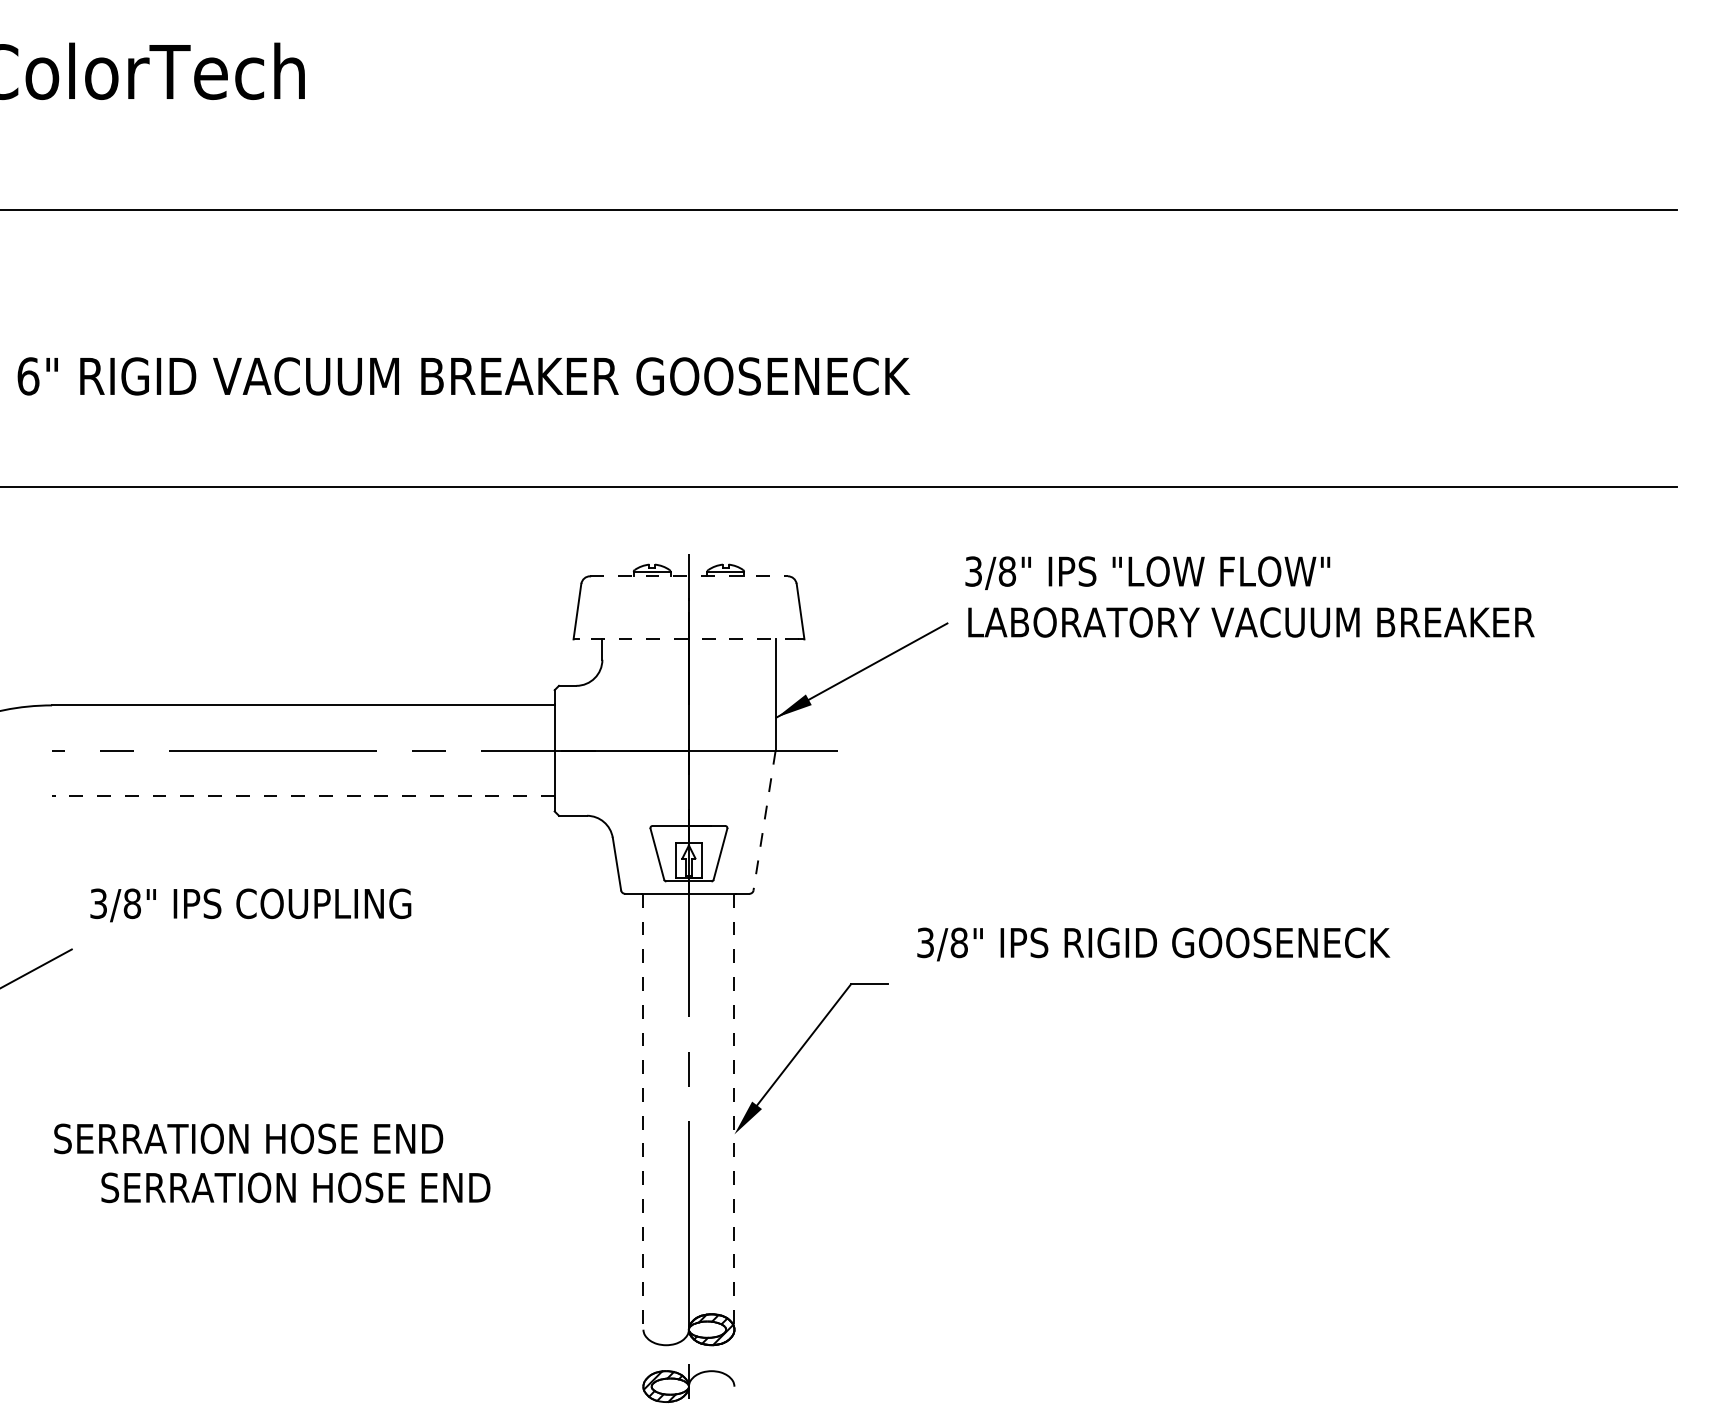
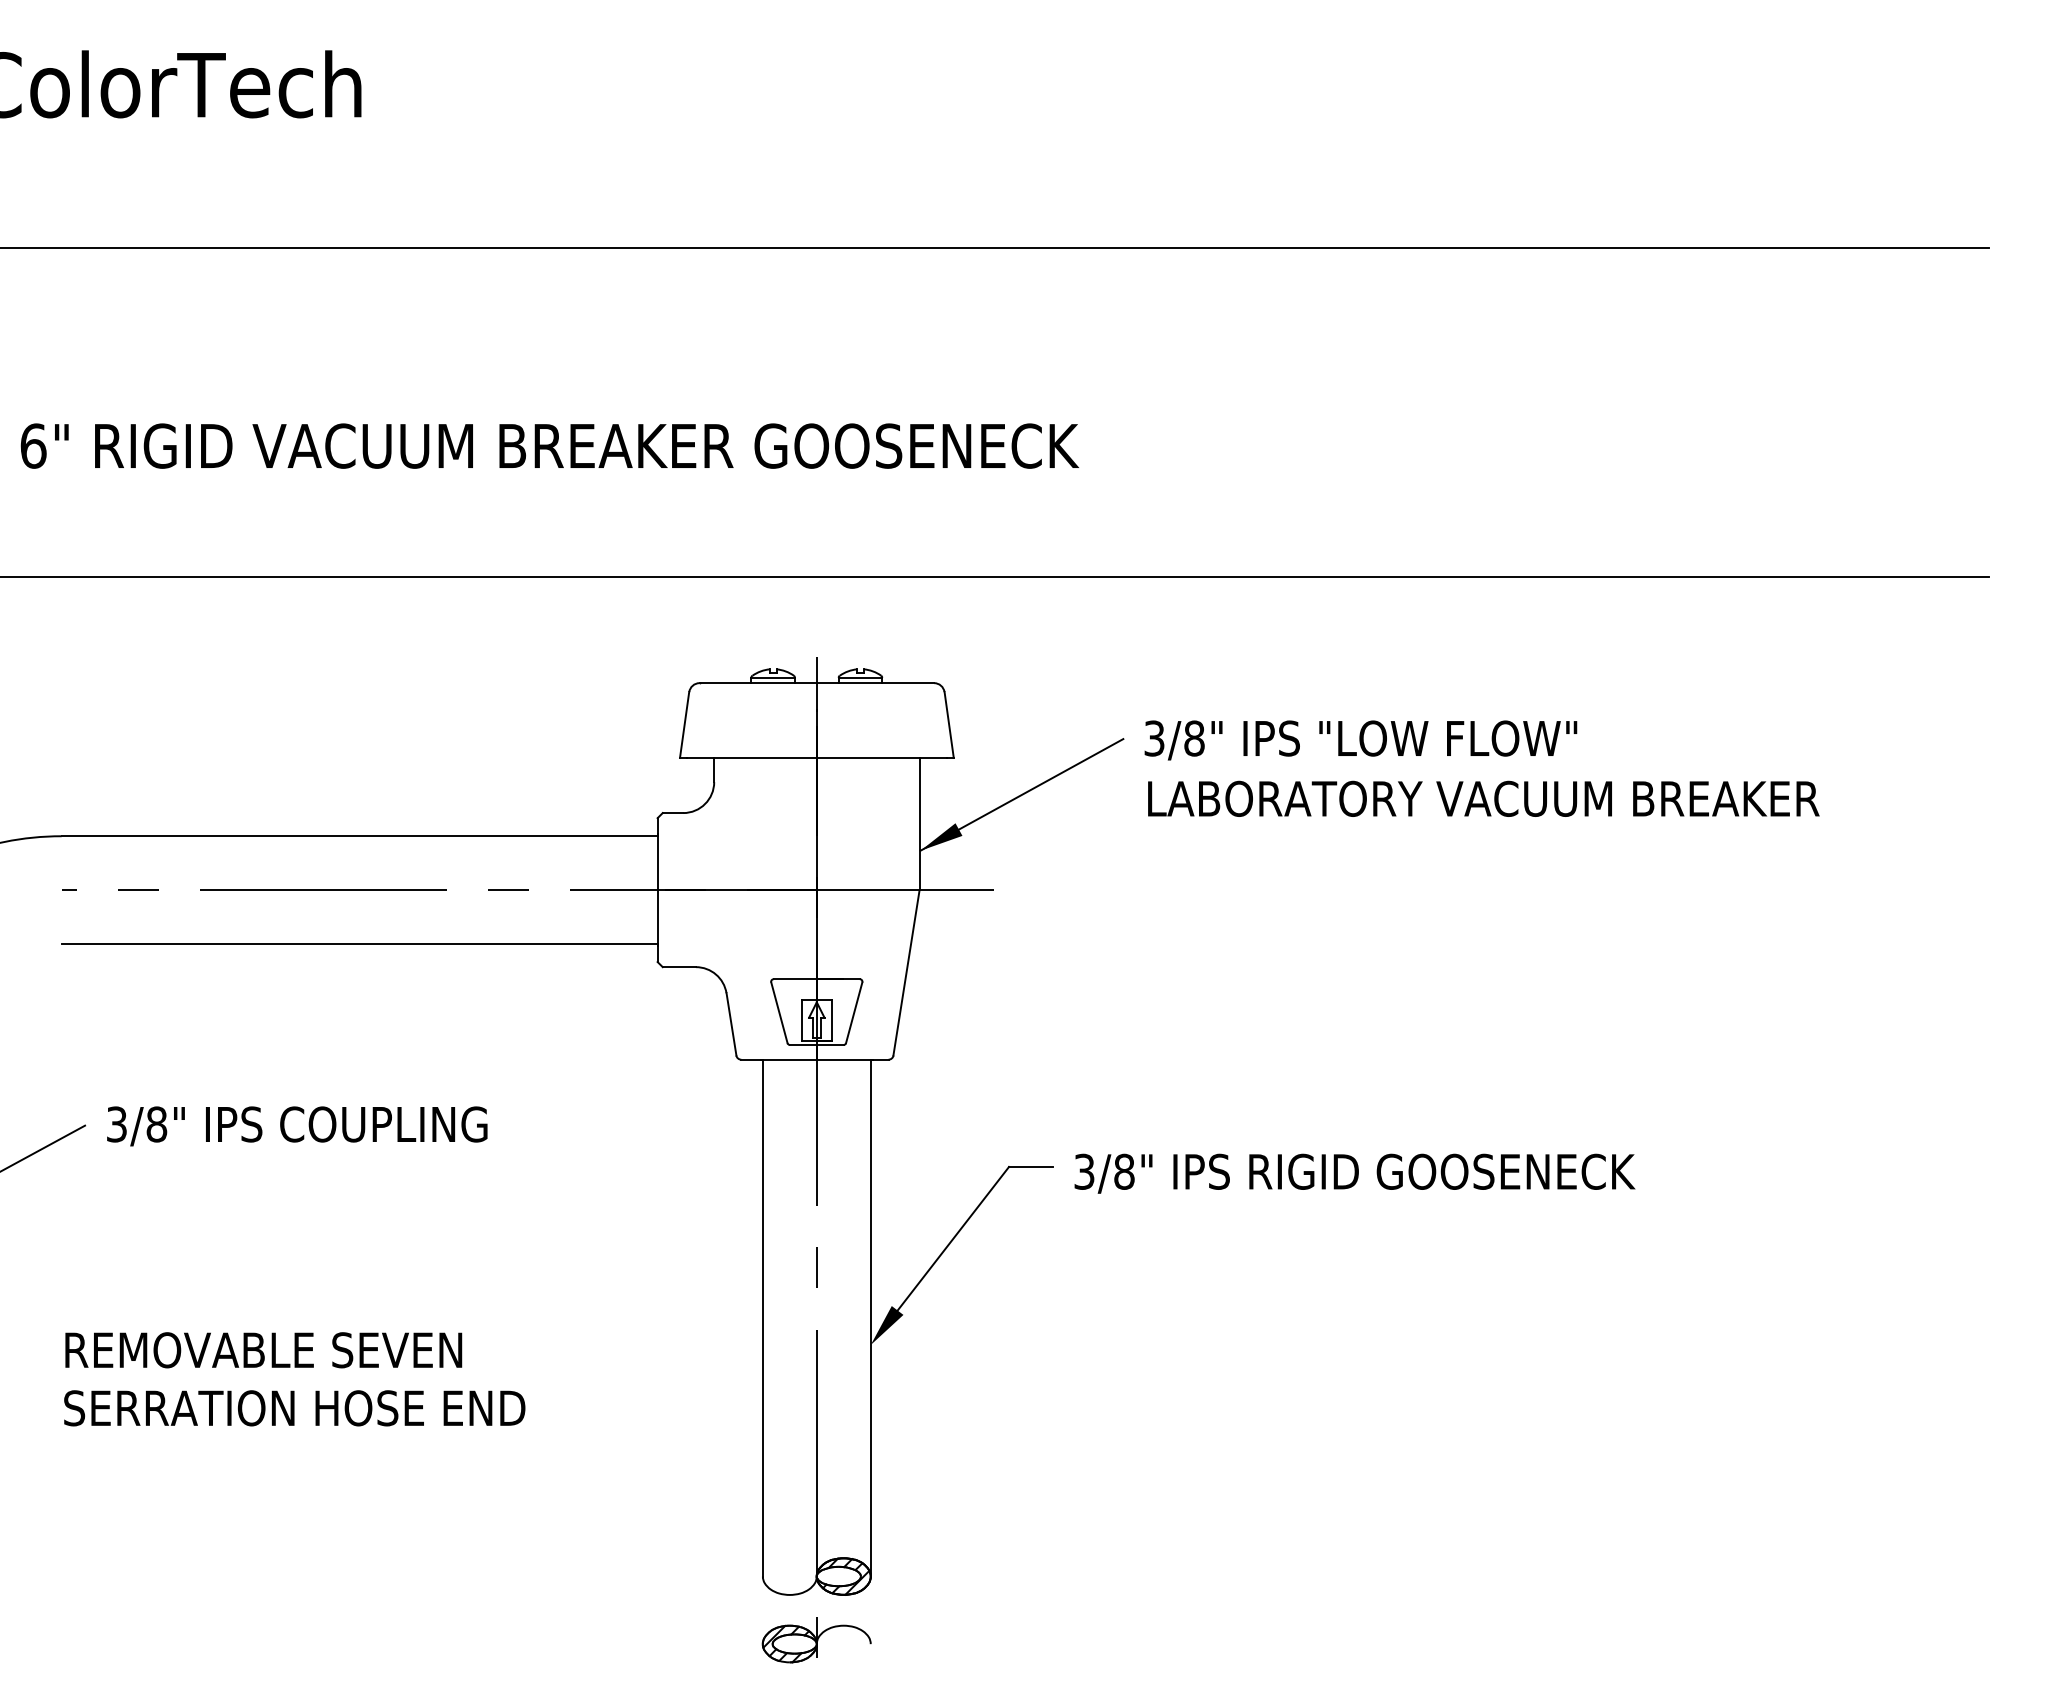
line: (689, 576) -> (817, 683), dashed -> solid
text: (1249, 596) -> (1481, 768), moved
line: (688, 639) -> (816, 757), dashed -> solid
line: (303, 796) -> (359, 944), dashed -> solid
line: (764, 820) -> (906, 972), dashed -> solid
text: (250, 905) -> (297, 1126), moved
text: (1153, 944) -> (1354, 1173), moved
line: (643, 1112) -> (762, 1318), dashed -> solid
line: (734, 1112) -> (870, 1318), dashed -> solid
text: (248, 1139) -> (294, 1350), SERRATION HOSE END -> REMOVABLE SEVEN
text: (295, 1187) -> (294, 1408), moved

